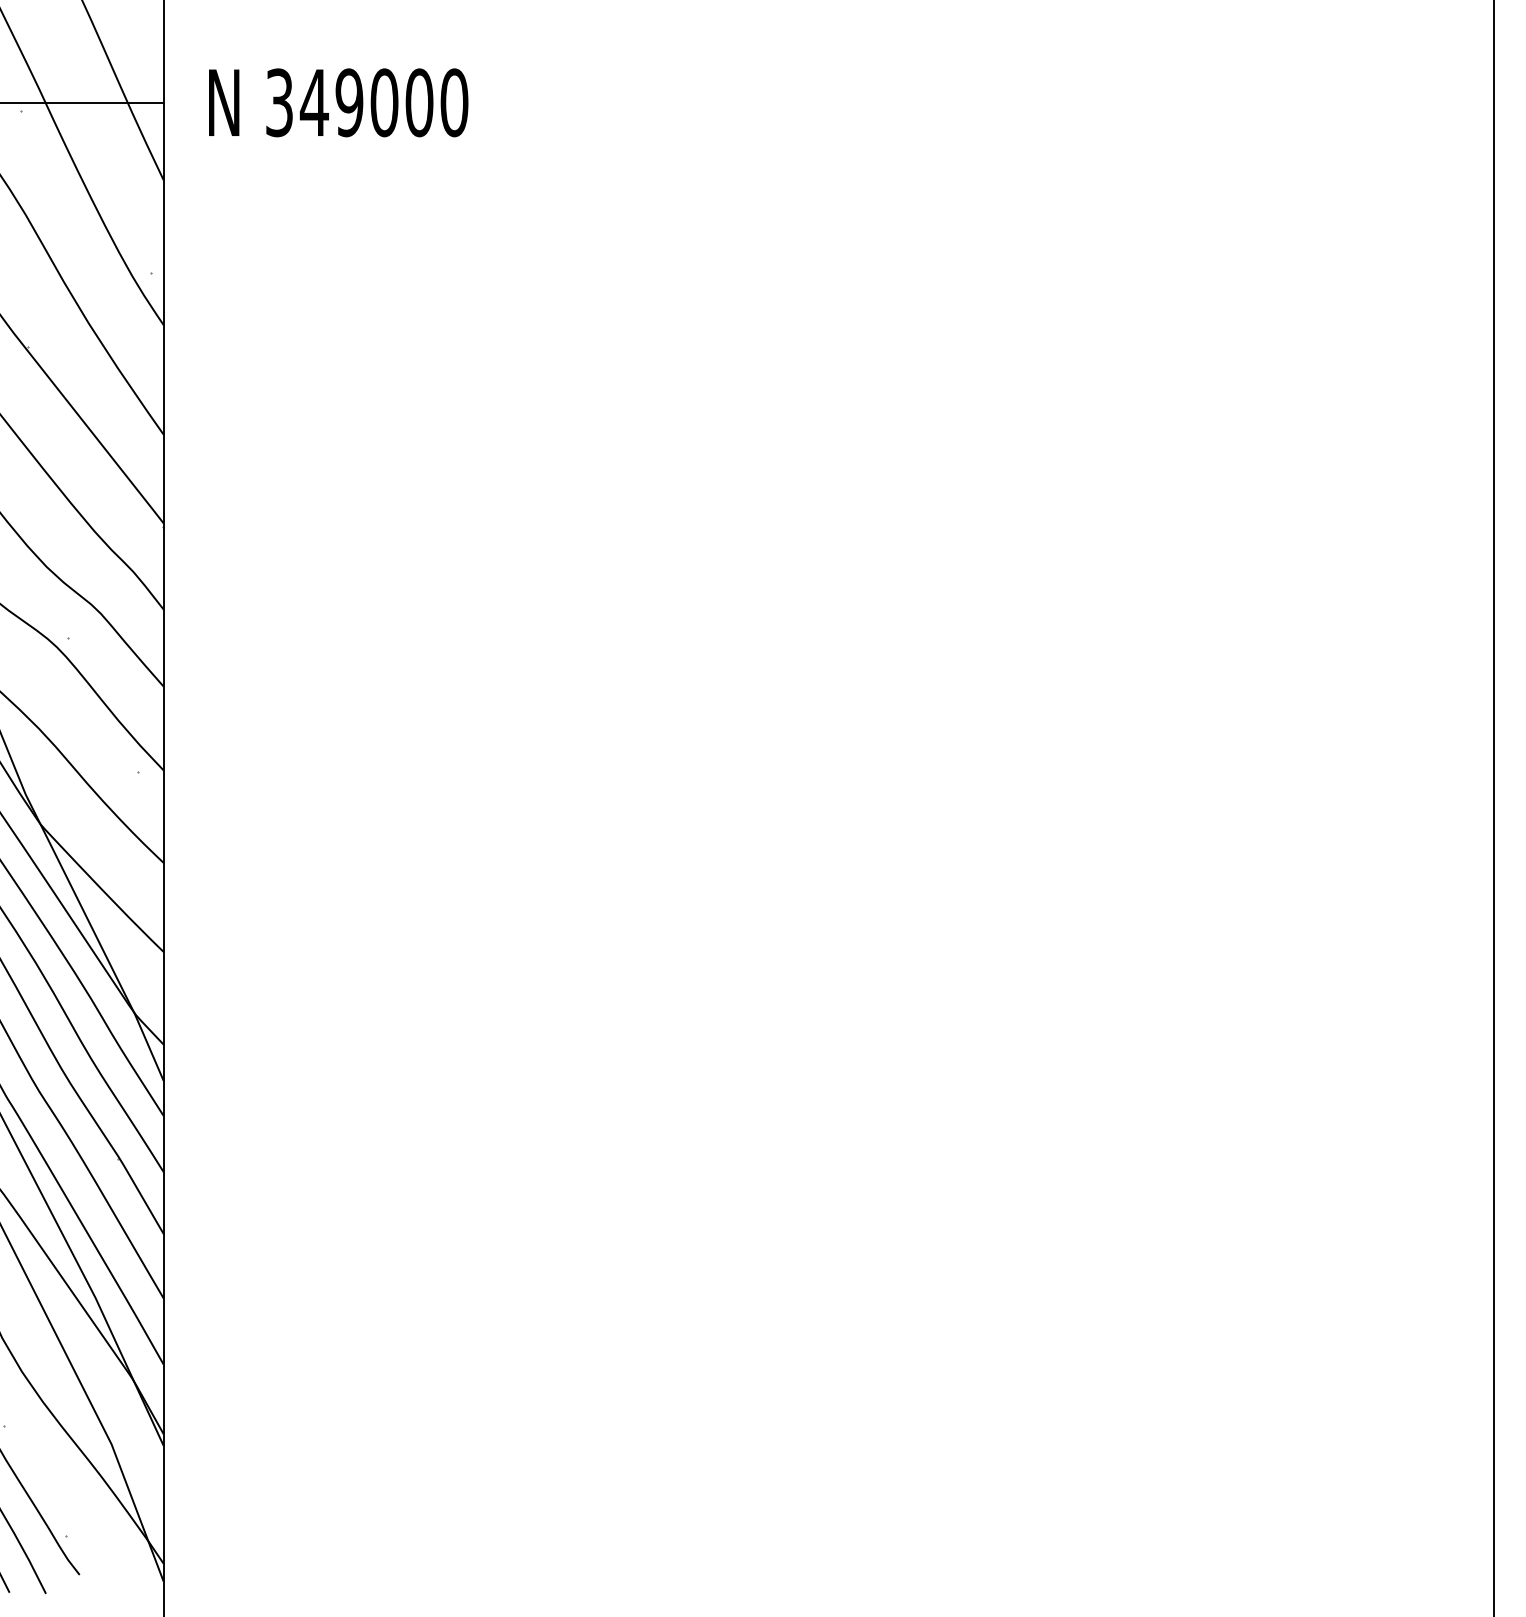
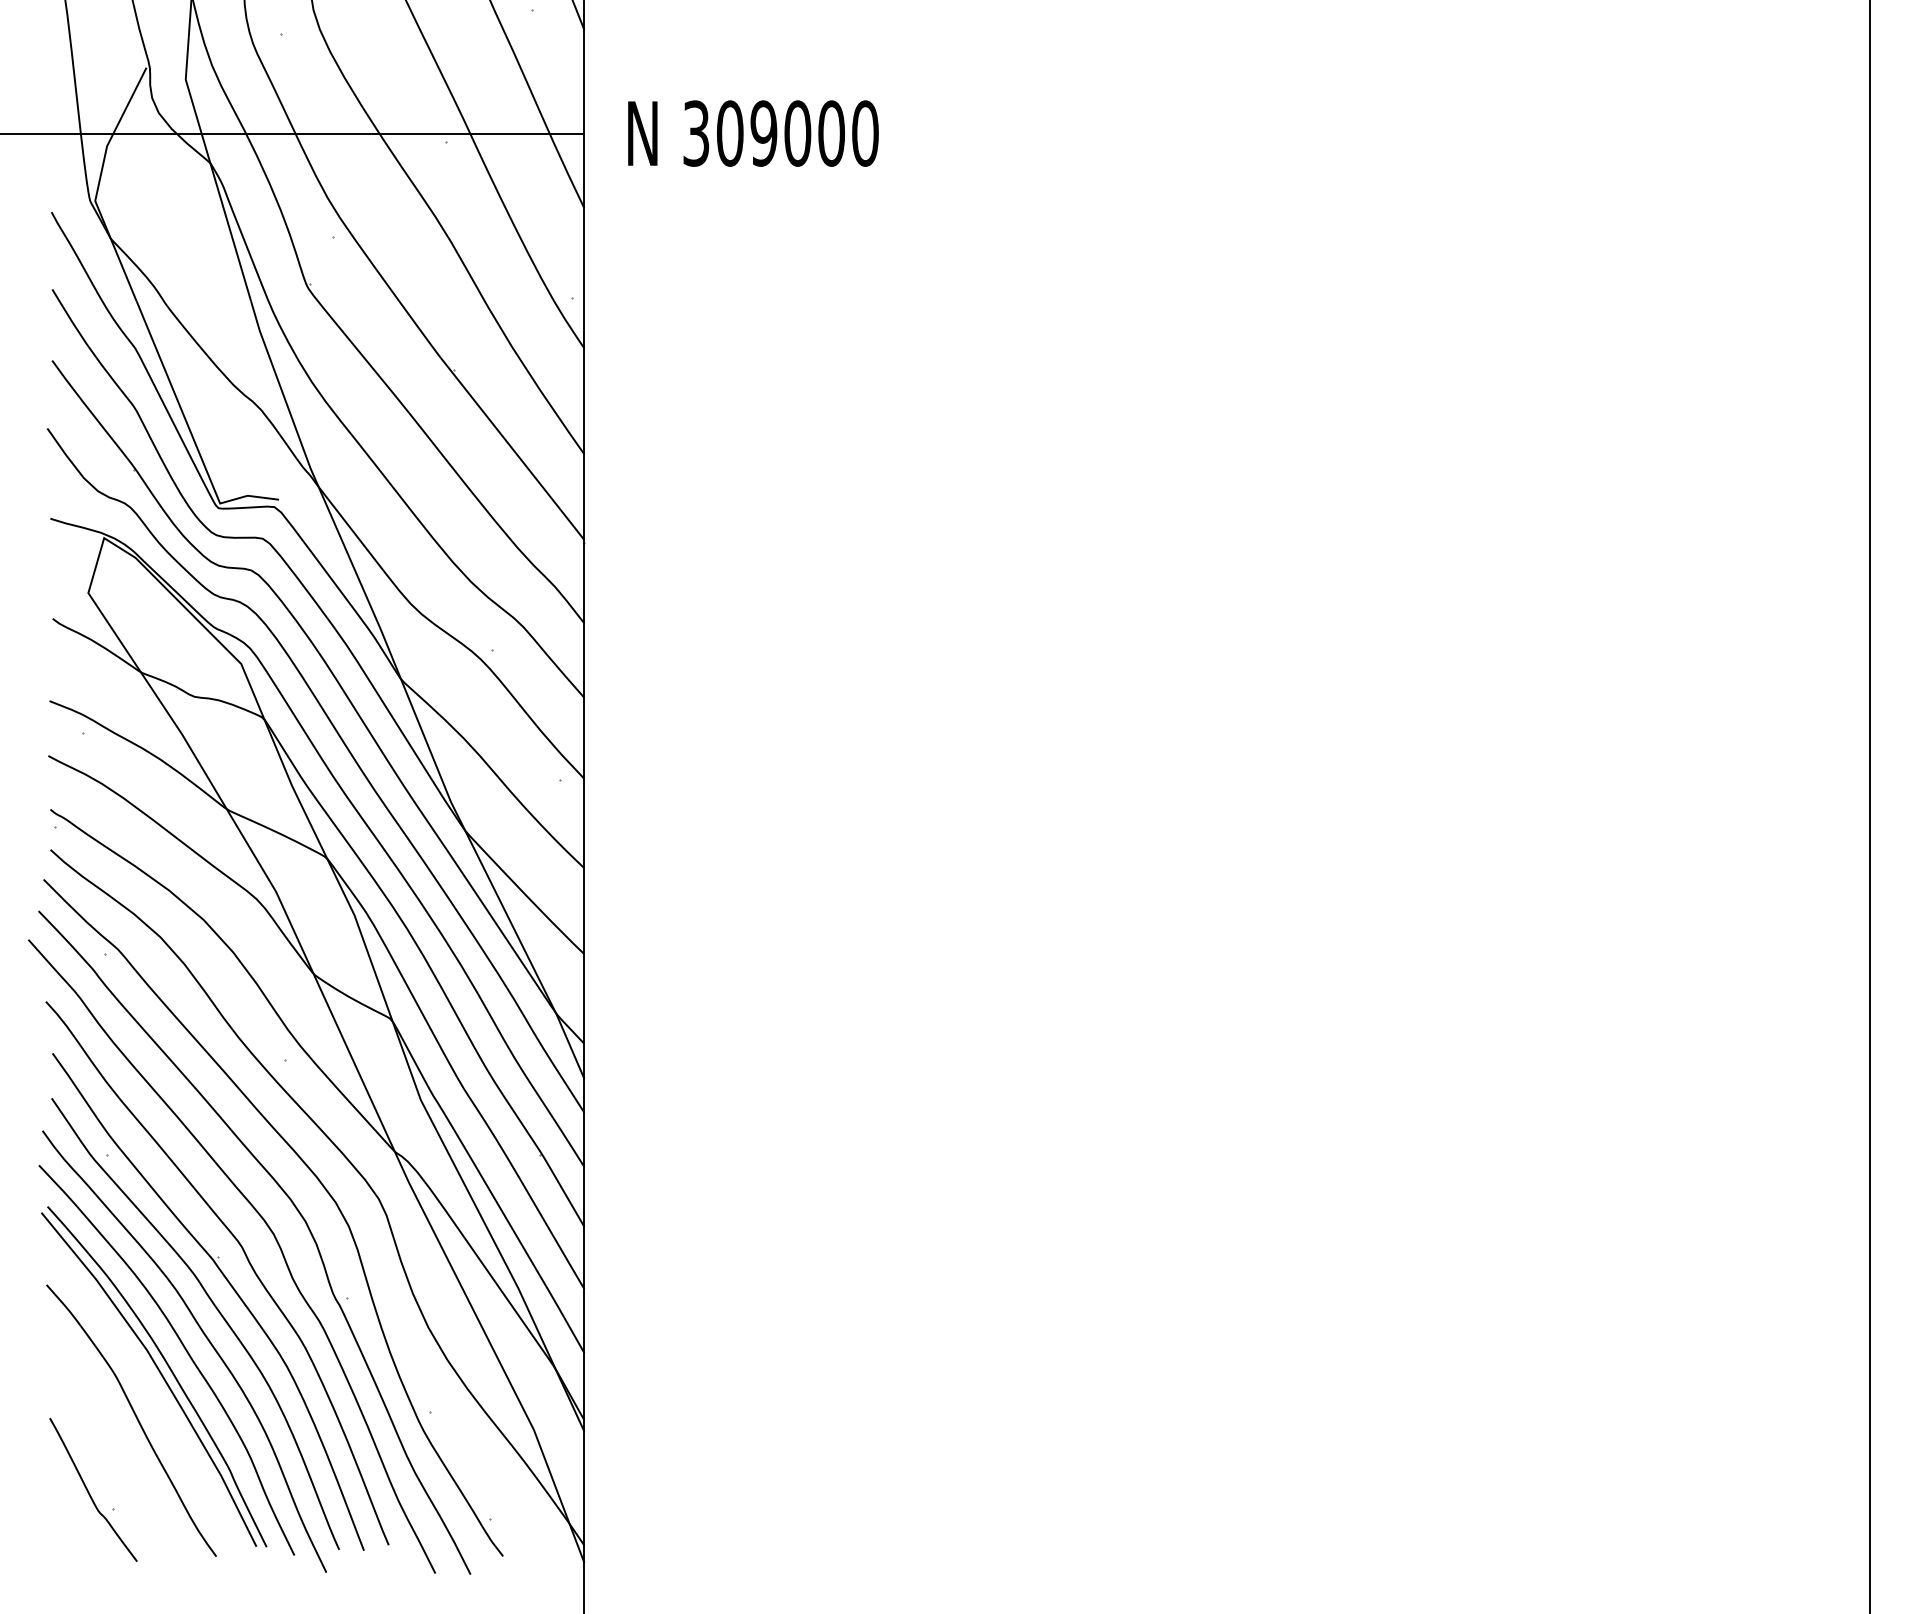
text: (314, 102) -> (730, 133), 349000 -> 309000

